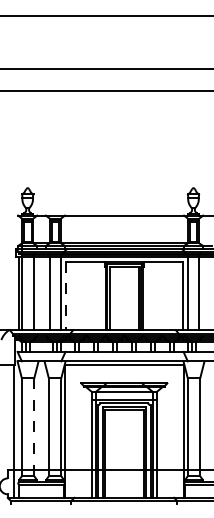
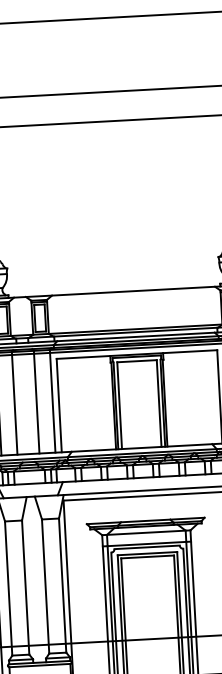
line: (65, 296) -> (58, 406), dashed -> solid
line: (34, 427) -> (25, 587), dashed -> solid

